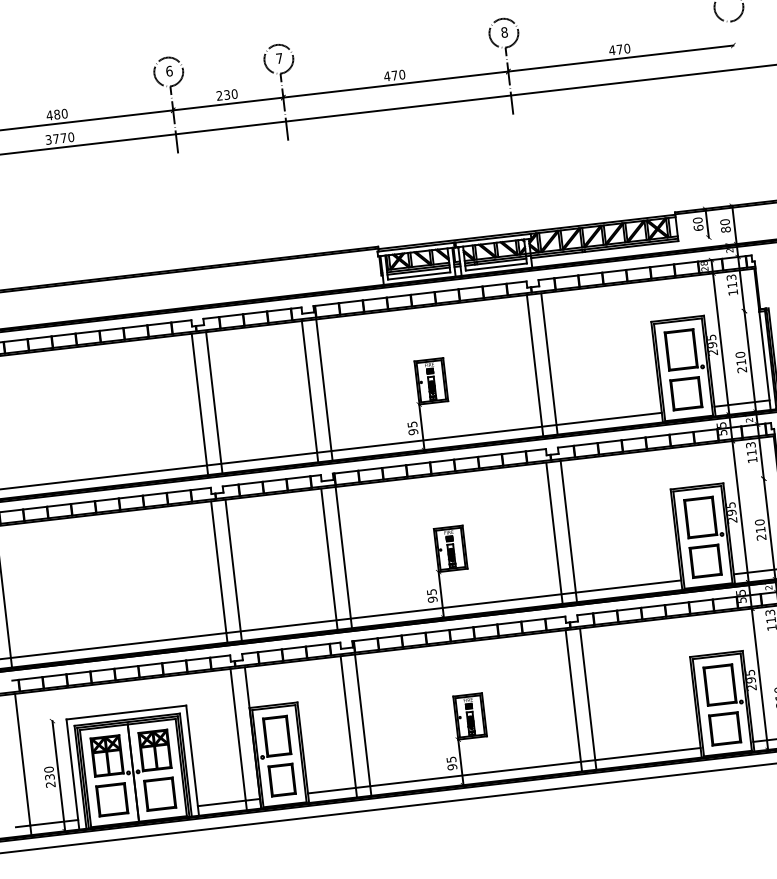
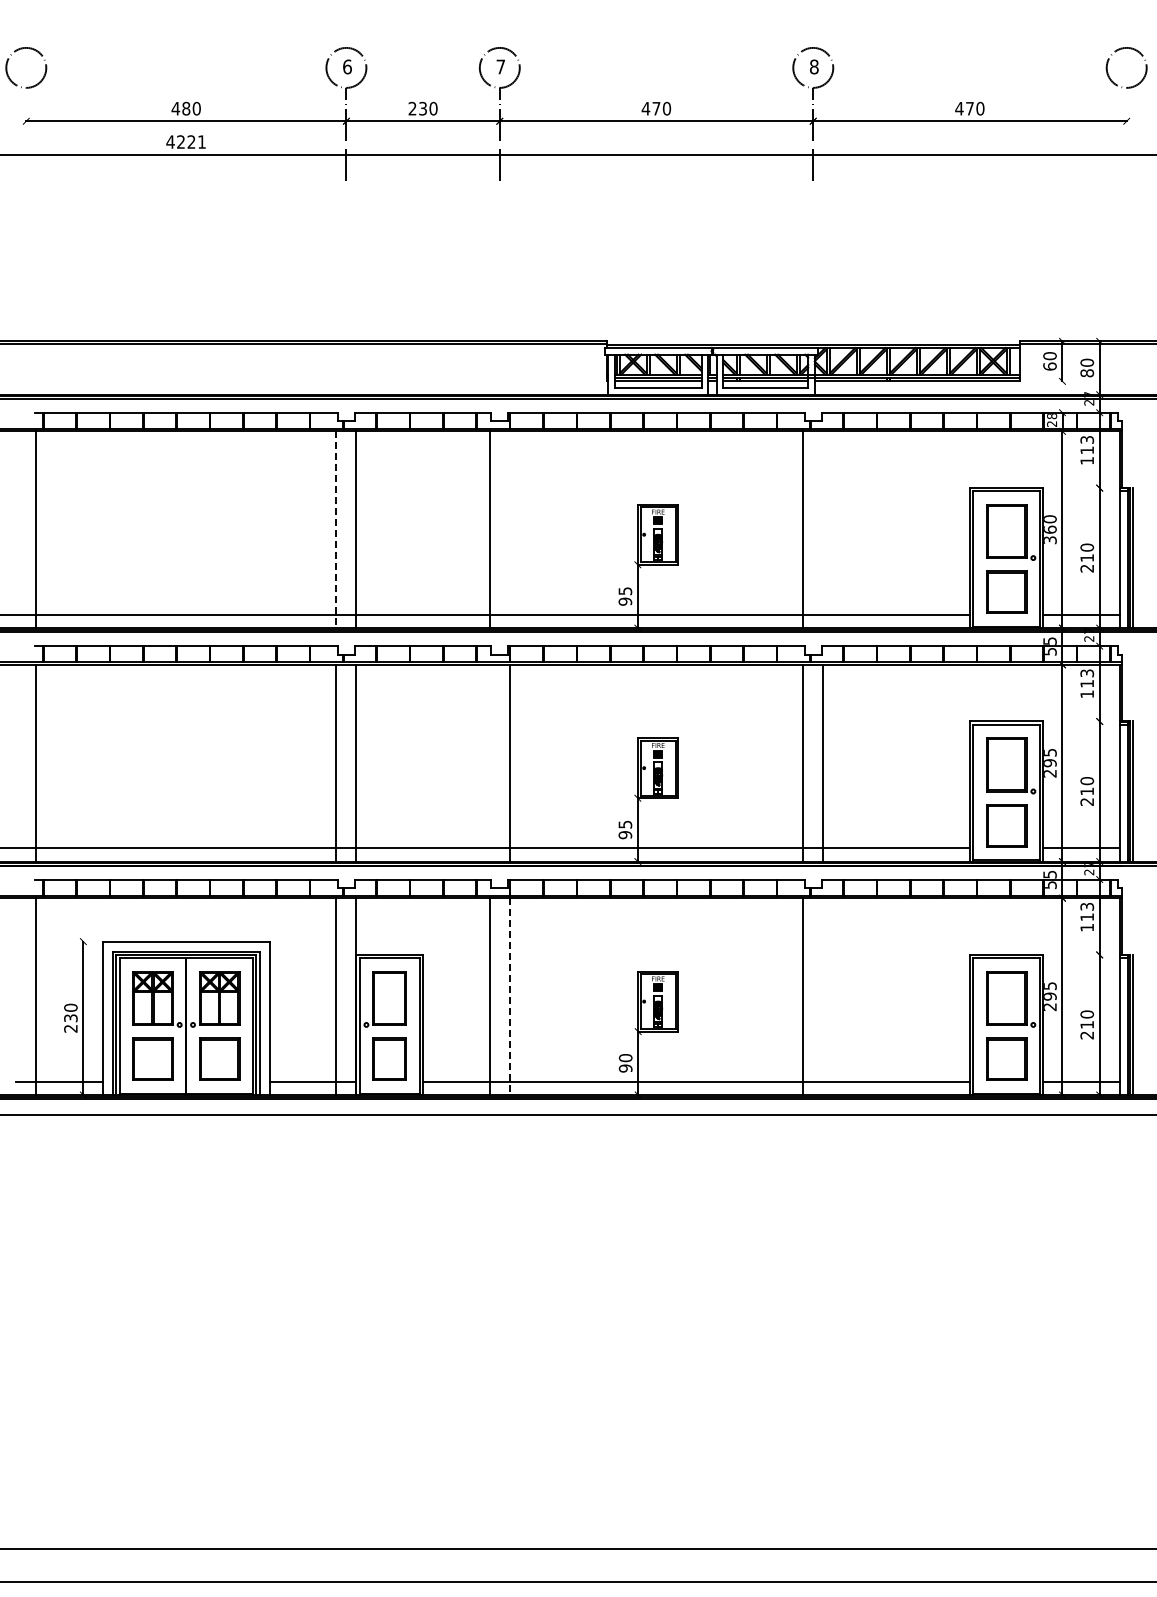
text: (60, 138) -> (186, 141), 3770 -> 4221
text: (712, 344) -> (1050, 529), 295 -> 360
line: (549, 363) -> (823, 529), removed
line: (324, 389) -> (509, 529), removed
line: (200, 404) -> (336, 530), solid -> dashed
line: (329, 558) -> (489, 762), removed
line: (588, 699) -> (823, 996), removed
line: (363, 725) -> (509, 997), solid -> dashed
text: (451, 760) -> (625, 1058), 95 -> 90

